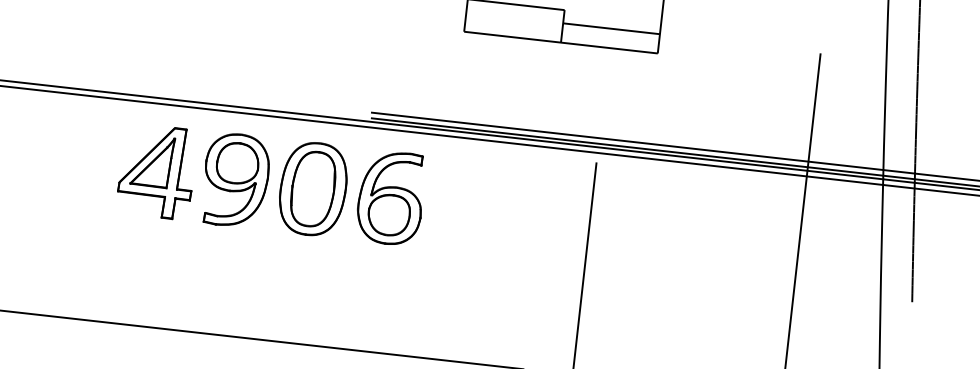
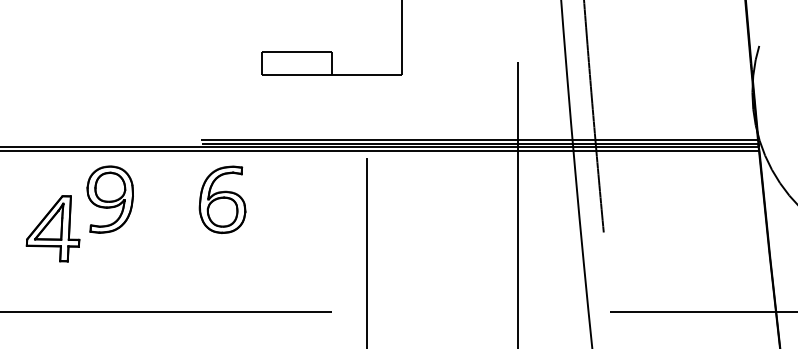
line: (611, 29) -> (366, 61), removed
part: (156, 171) -> (52, 228), moved
part: (313, 188) -> (166, 199), removed

